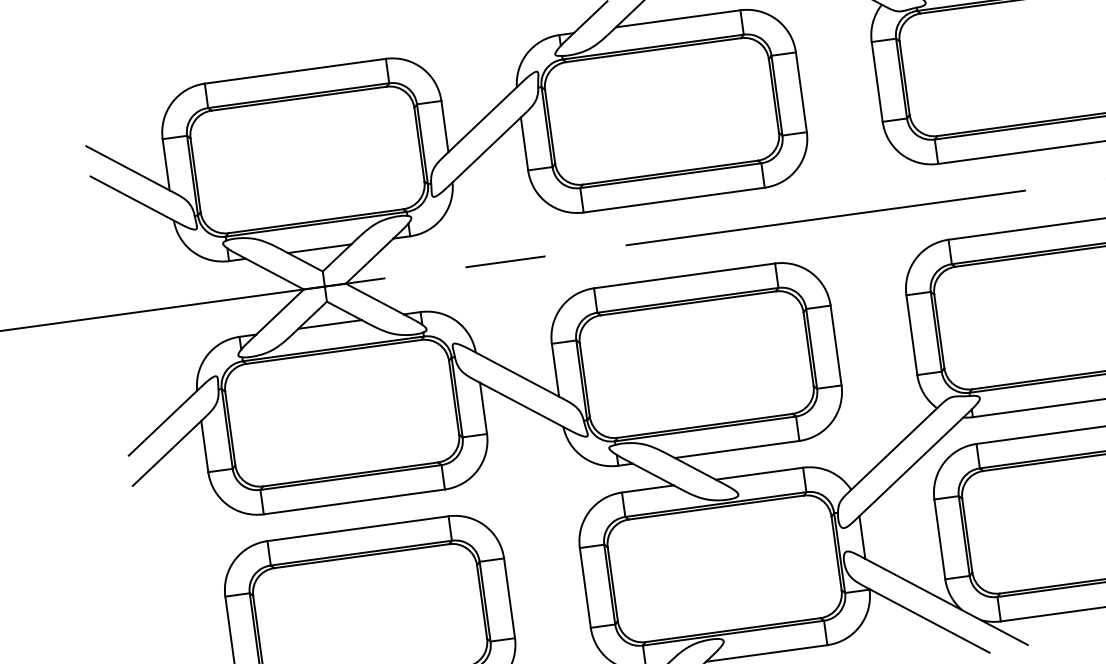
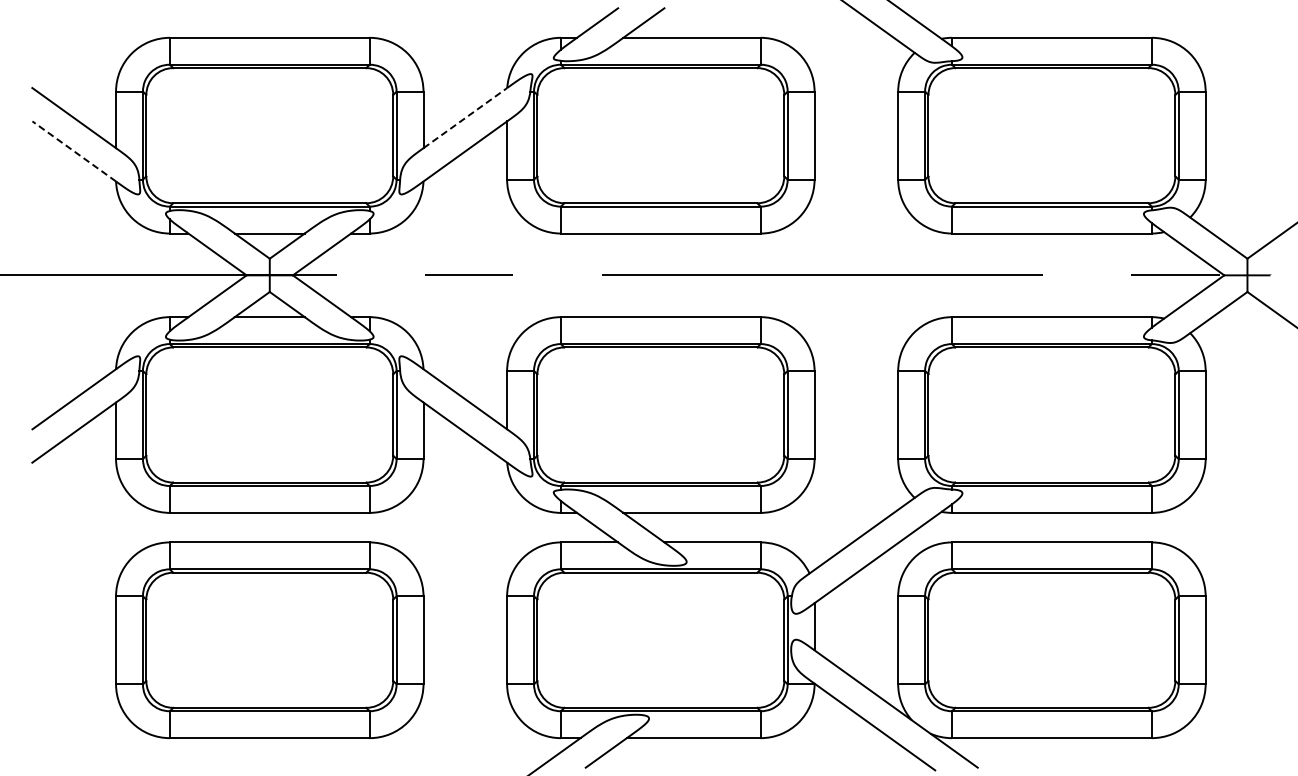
line: (482, 120) -> (465, 118), solid -> dashed
line: (131, 198) -> (73, 151), solid -> dashed

